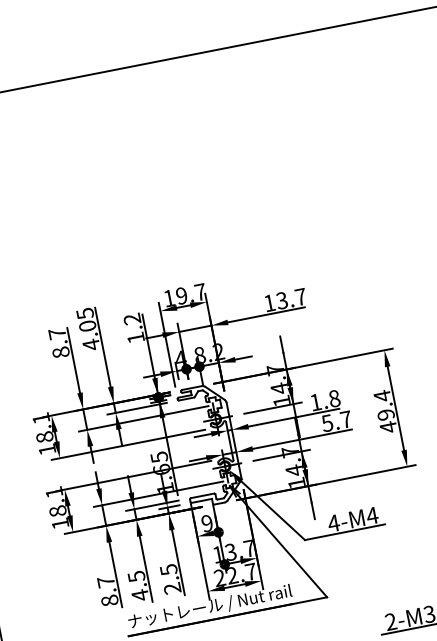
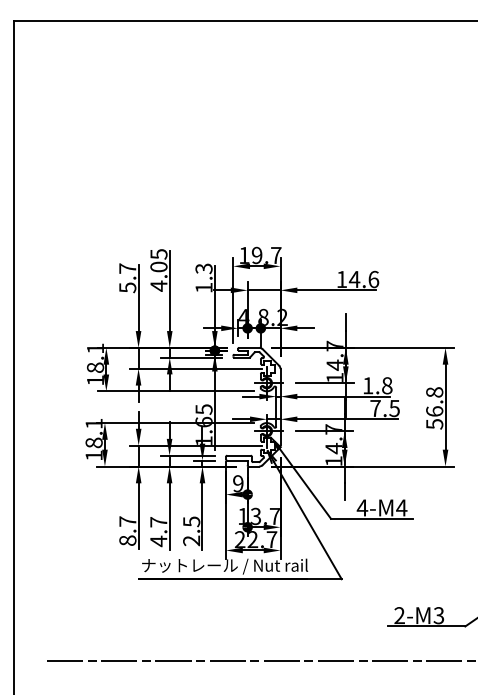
text: (290, 299) -> (363, 279), 13.7 -> 14.6
text: (132, 318) -> (204, 268), 1.2 -> 1.3
text: (60, 352) -> (127, 287), 8.7 -> 5.7
text: (385, 411) -> (434, 408), 49.4 -> 56.8
text: (336, 421) -> (384, 408), 5.7 -> 7.5
text: (136, 576) -> (158, 522), 4.5 -> 4.7

